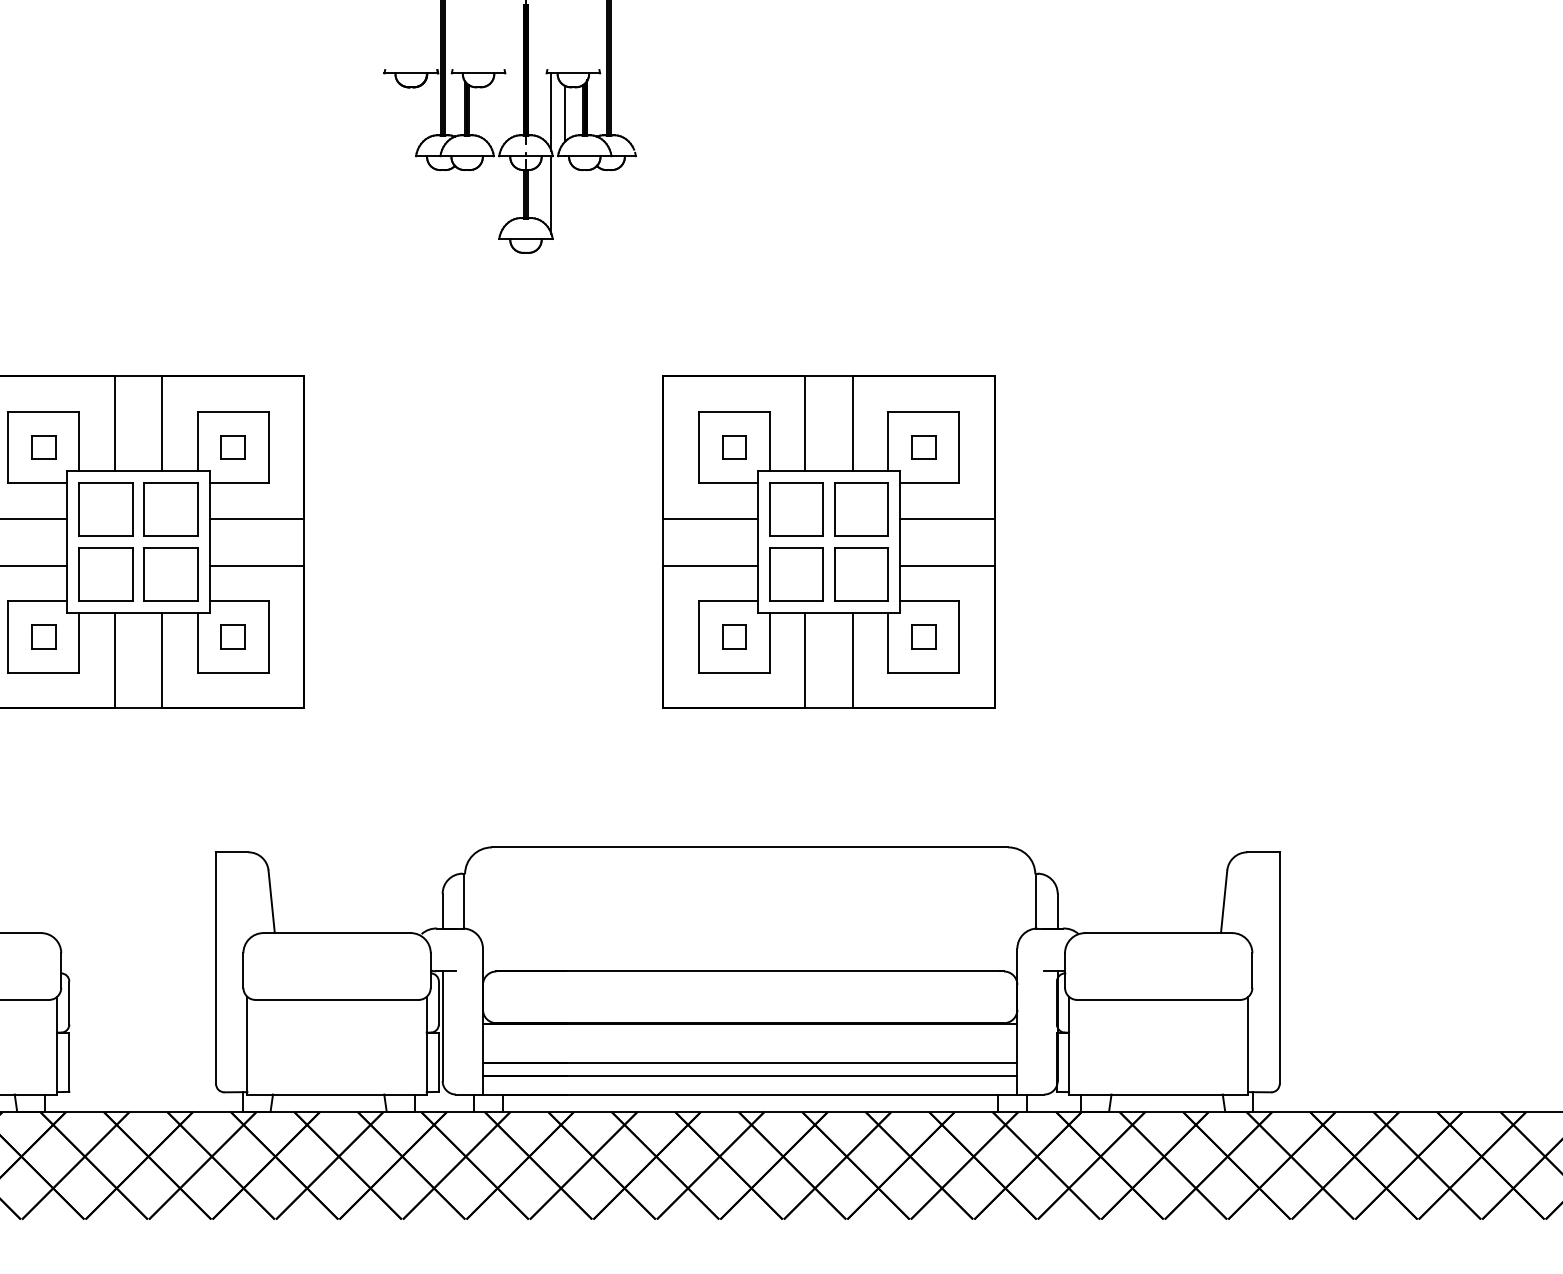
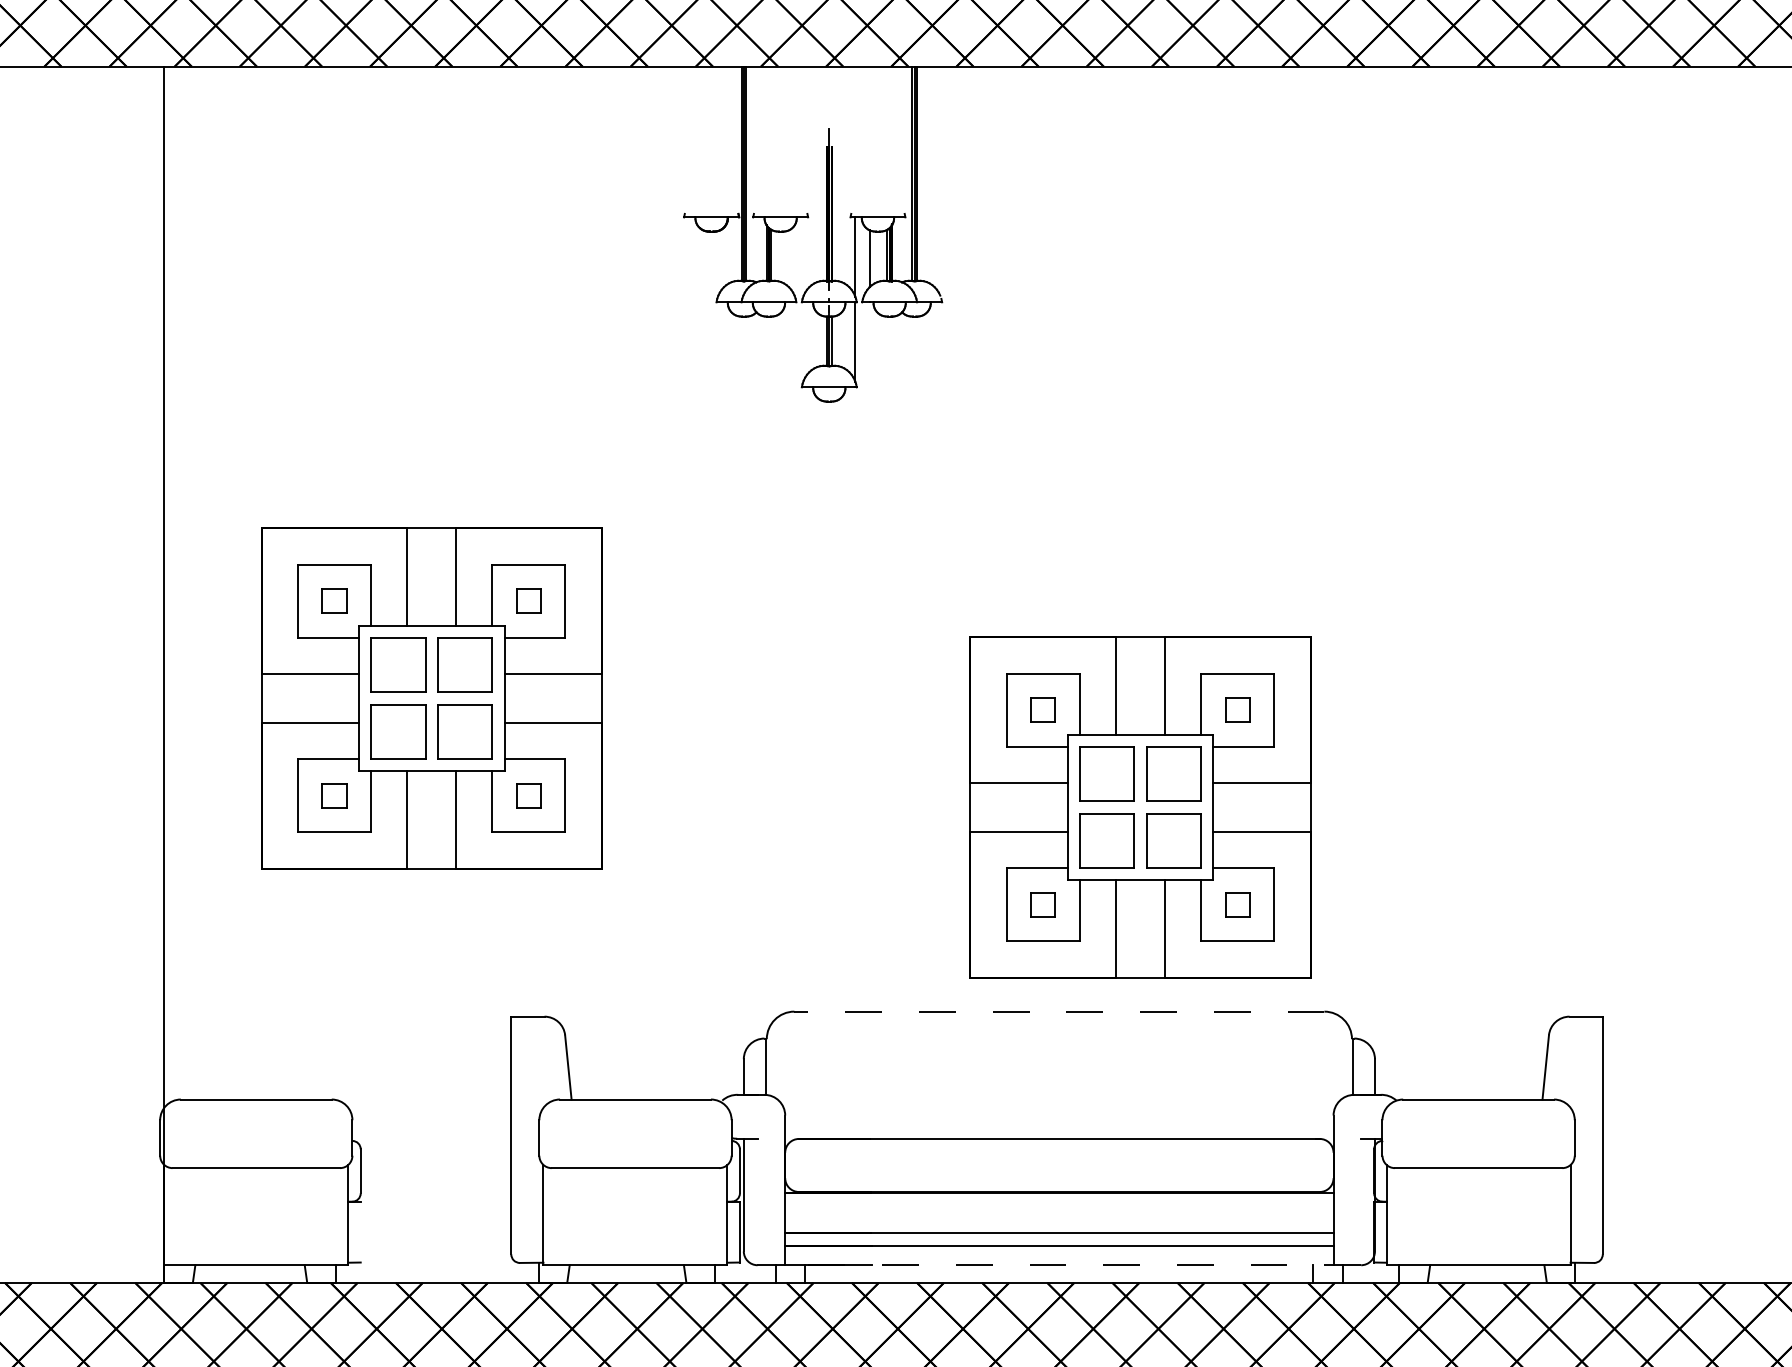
part: (829, 542) -> (1140, 807), moved
line: (750, 847) -> (1059, 1011), solid -> dashed
line: (69, 1061) -> (360, 1231), removed
line: (773, 1094) -> (1083, 1265), solid -> dashed

